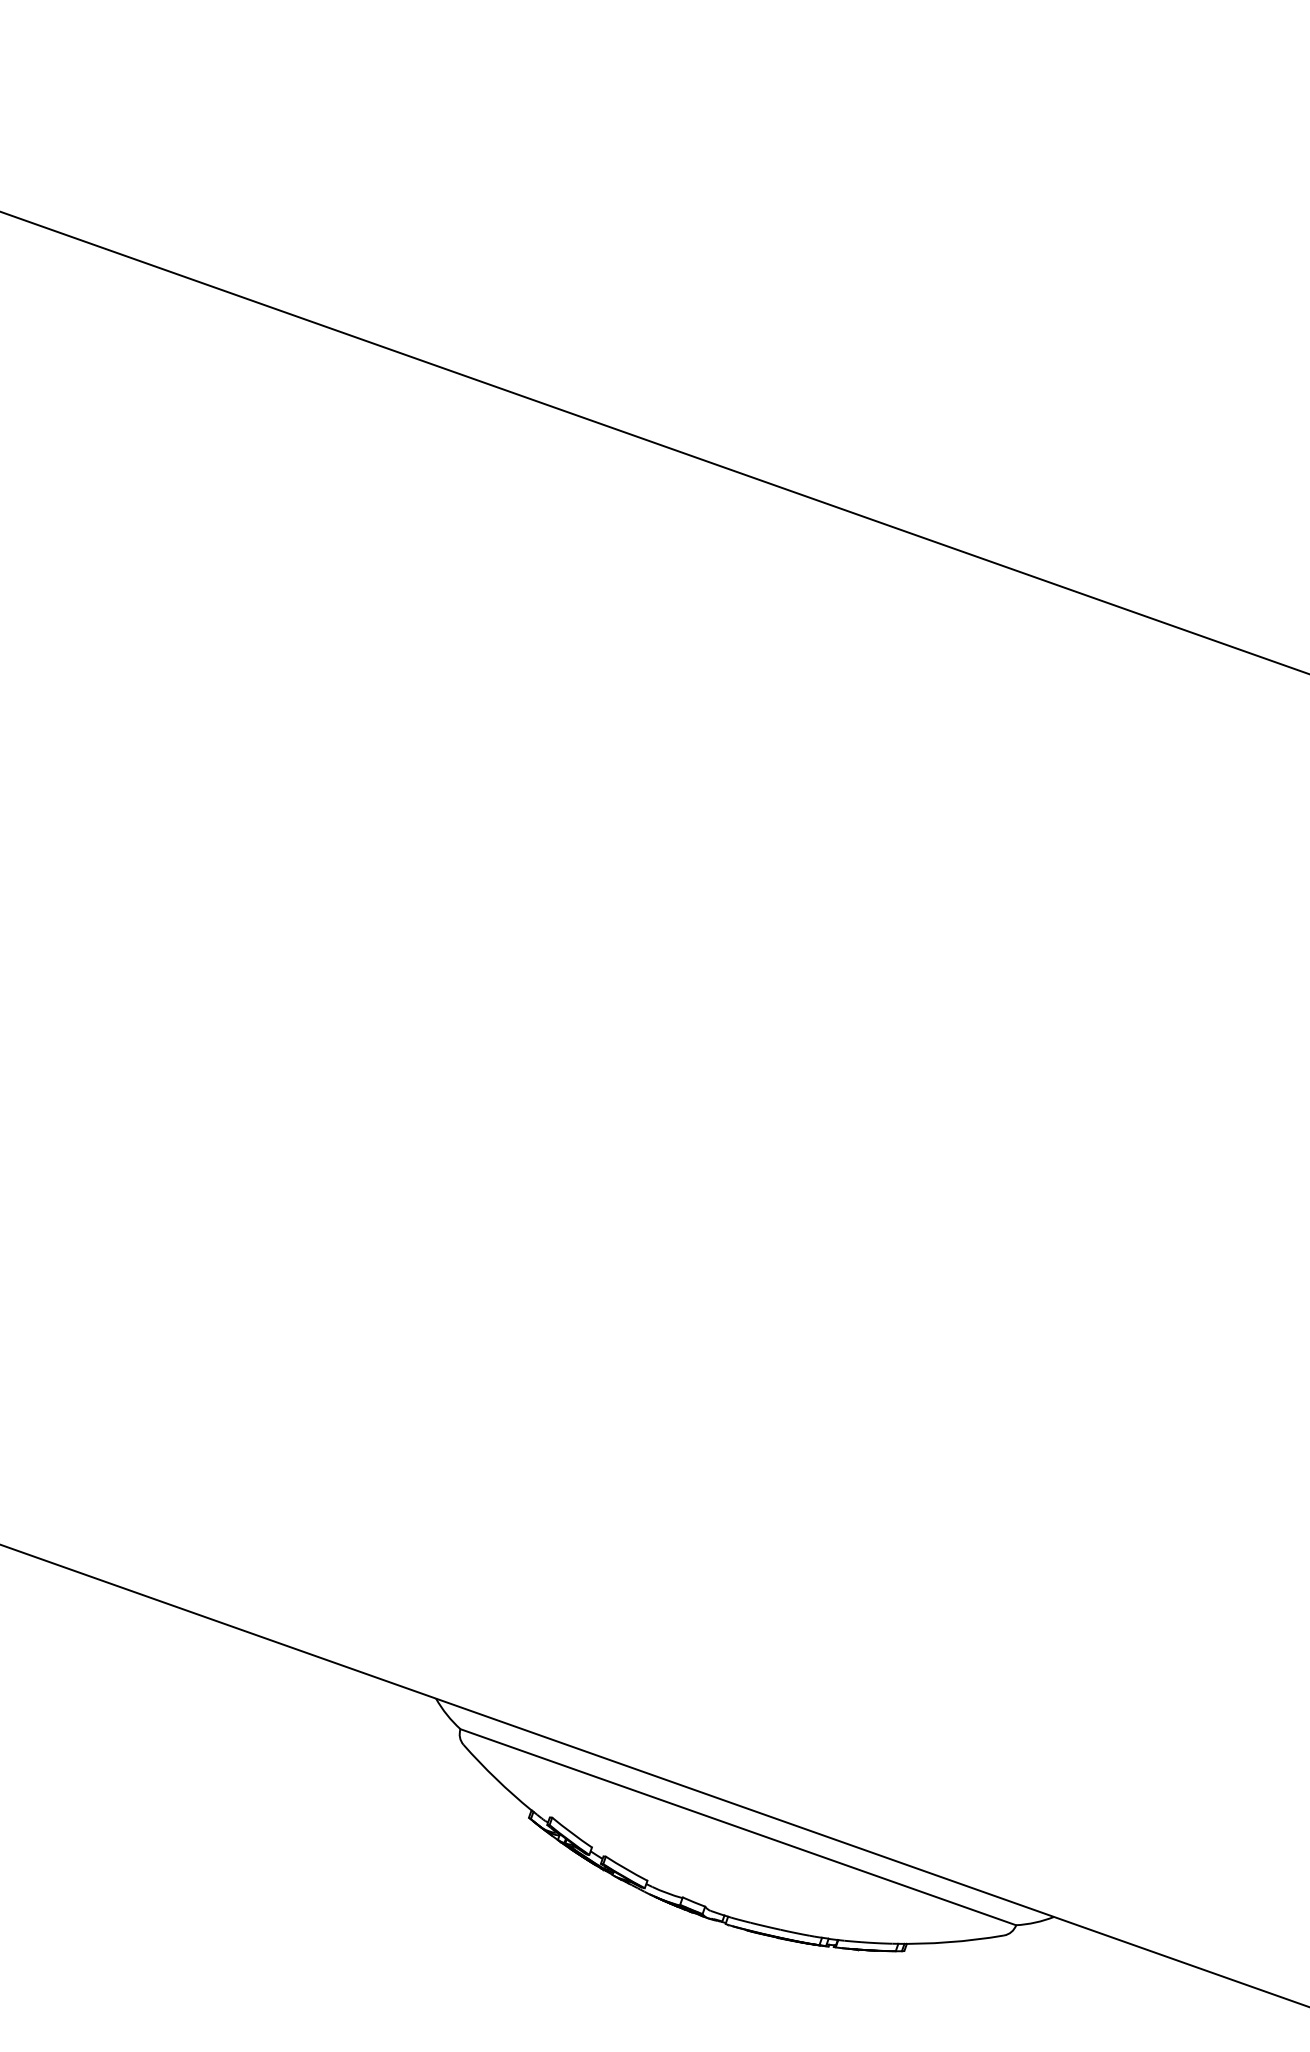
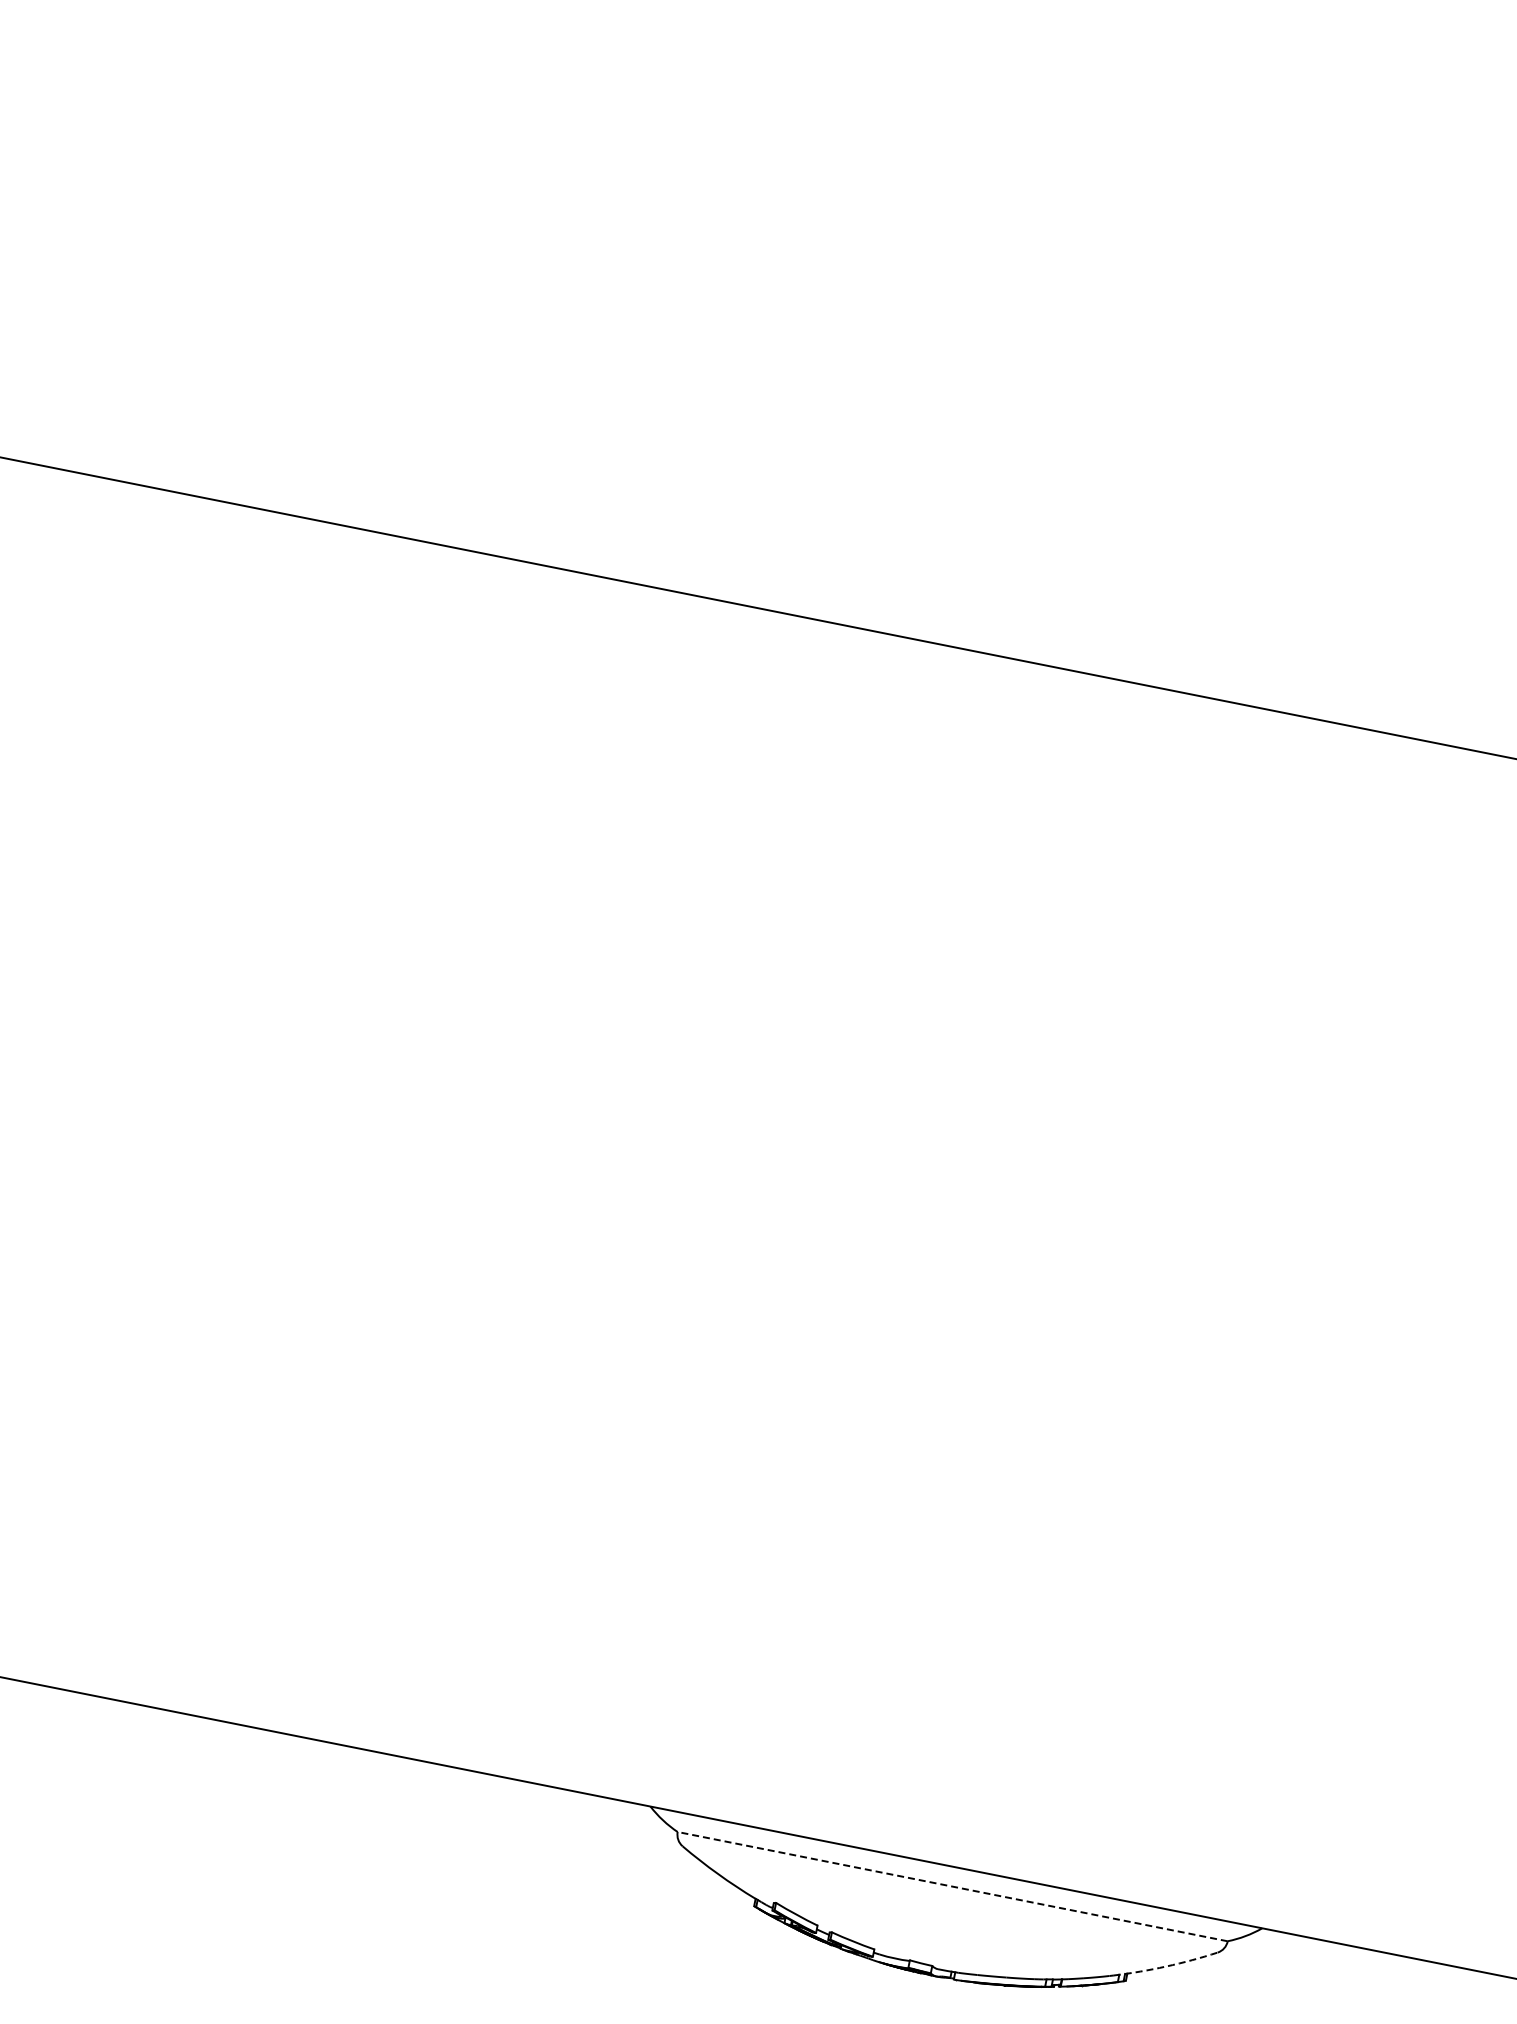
line: (738, 1827) -> (952, 1886), solid -> dashed
arc: (948, 1942) -> (1166, 1966), solid -> dashed

